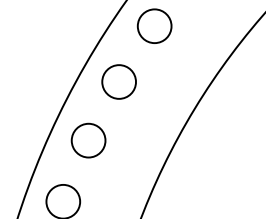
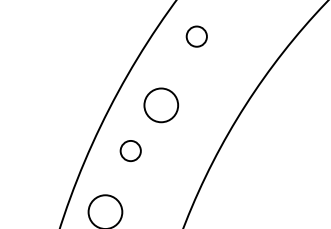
circle: (154, 26) -> (196, 36), size x0.6
circle: (118, 82) -> (160, 105), moved
circle: (88, 140) -> (130, 150), size x0.6

